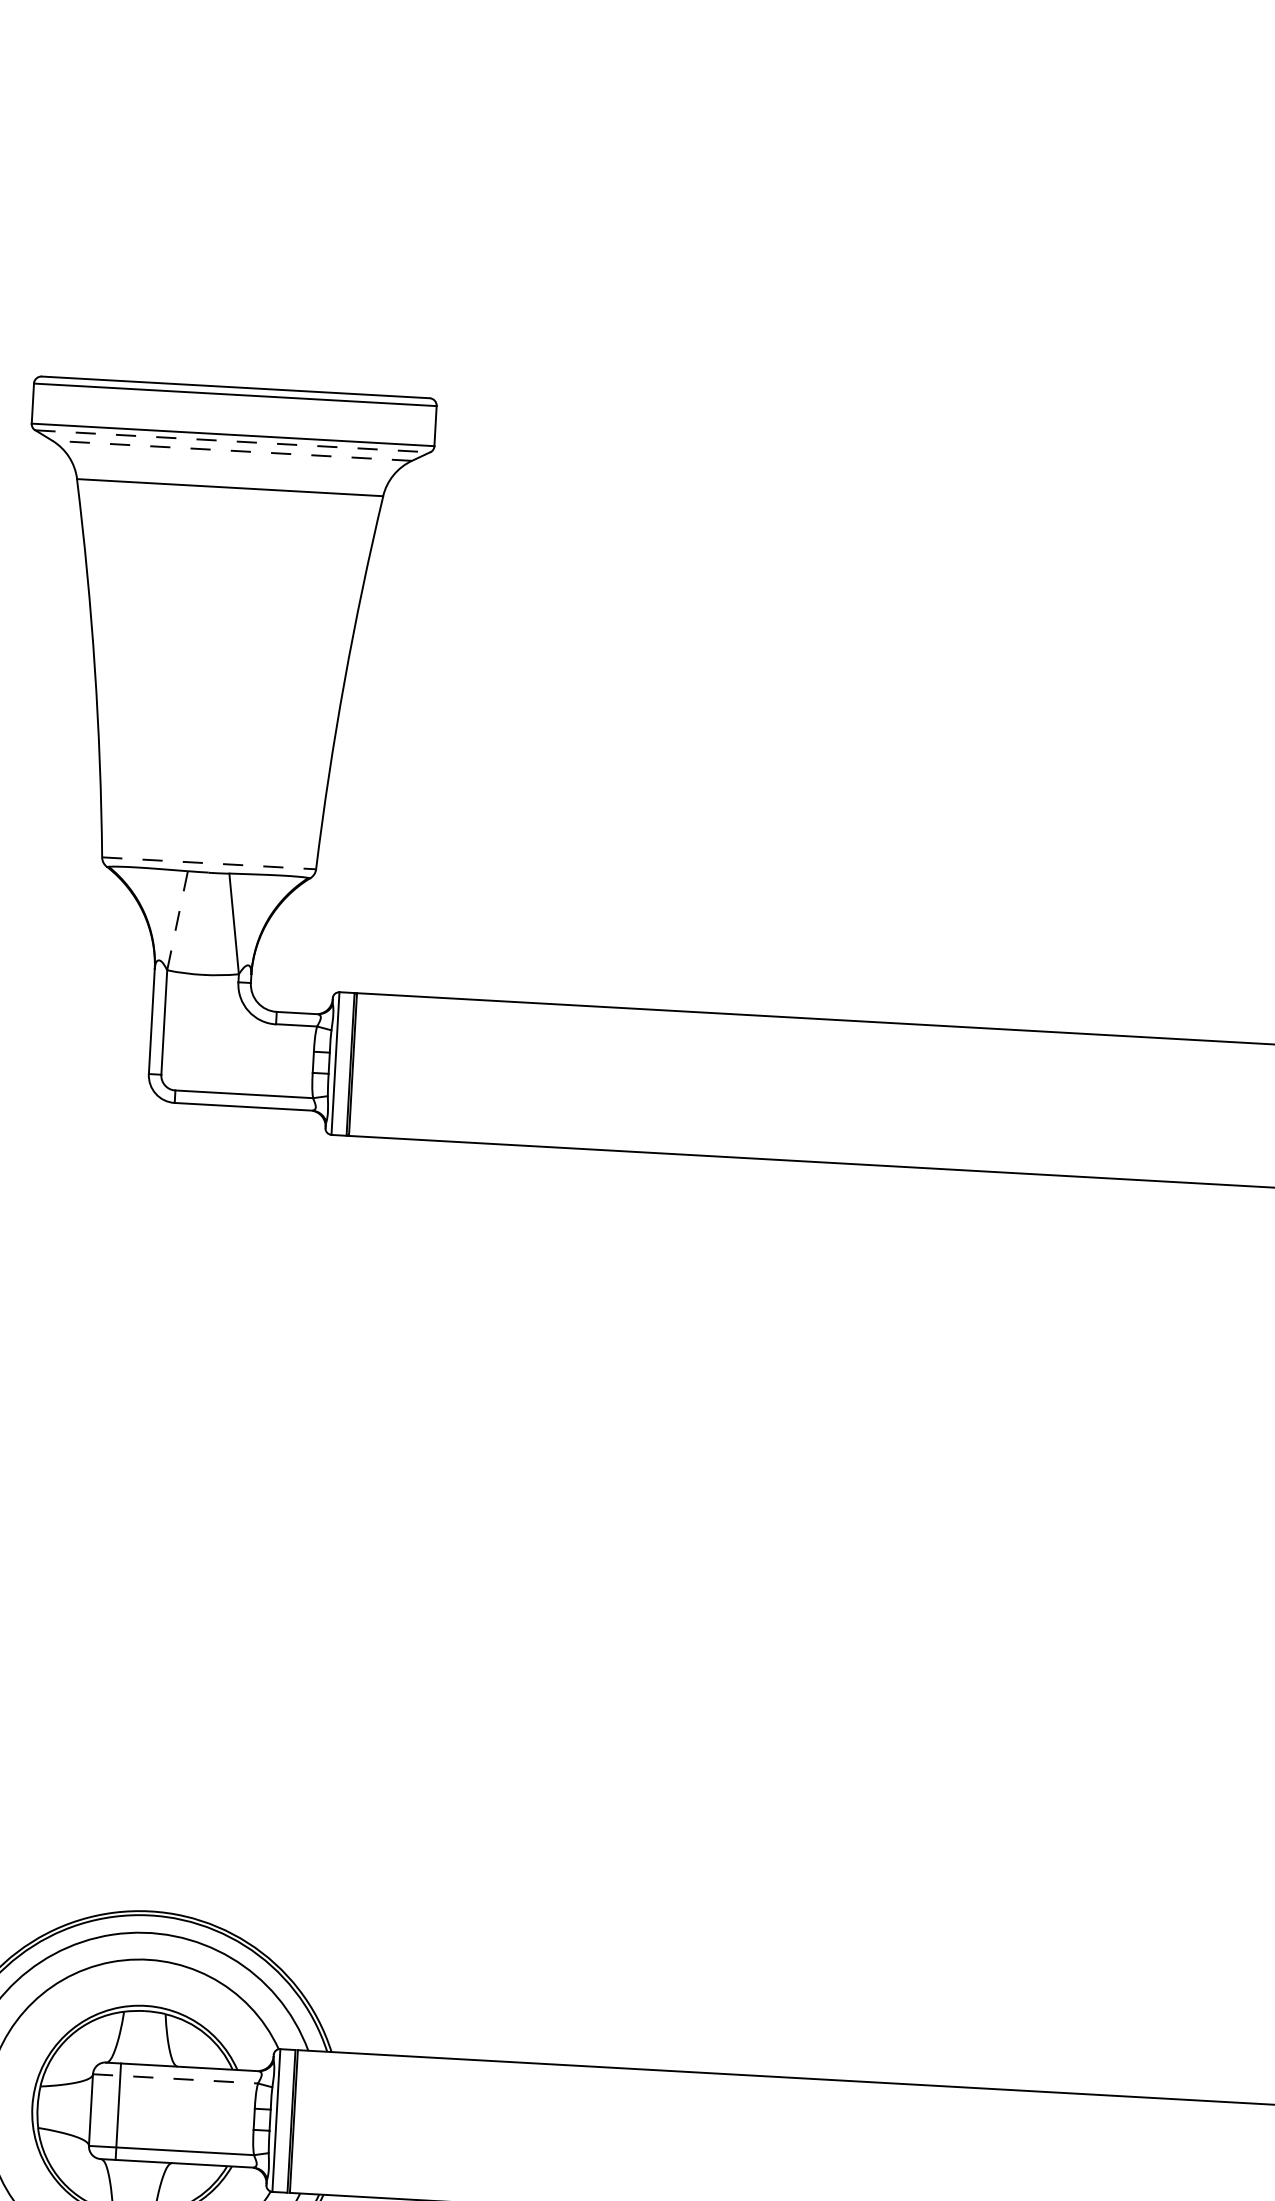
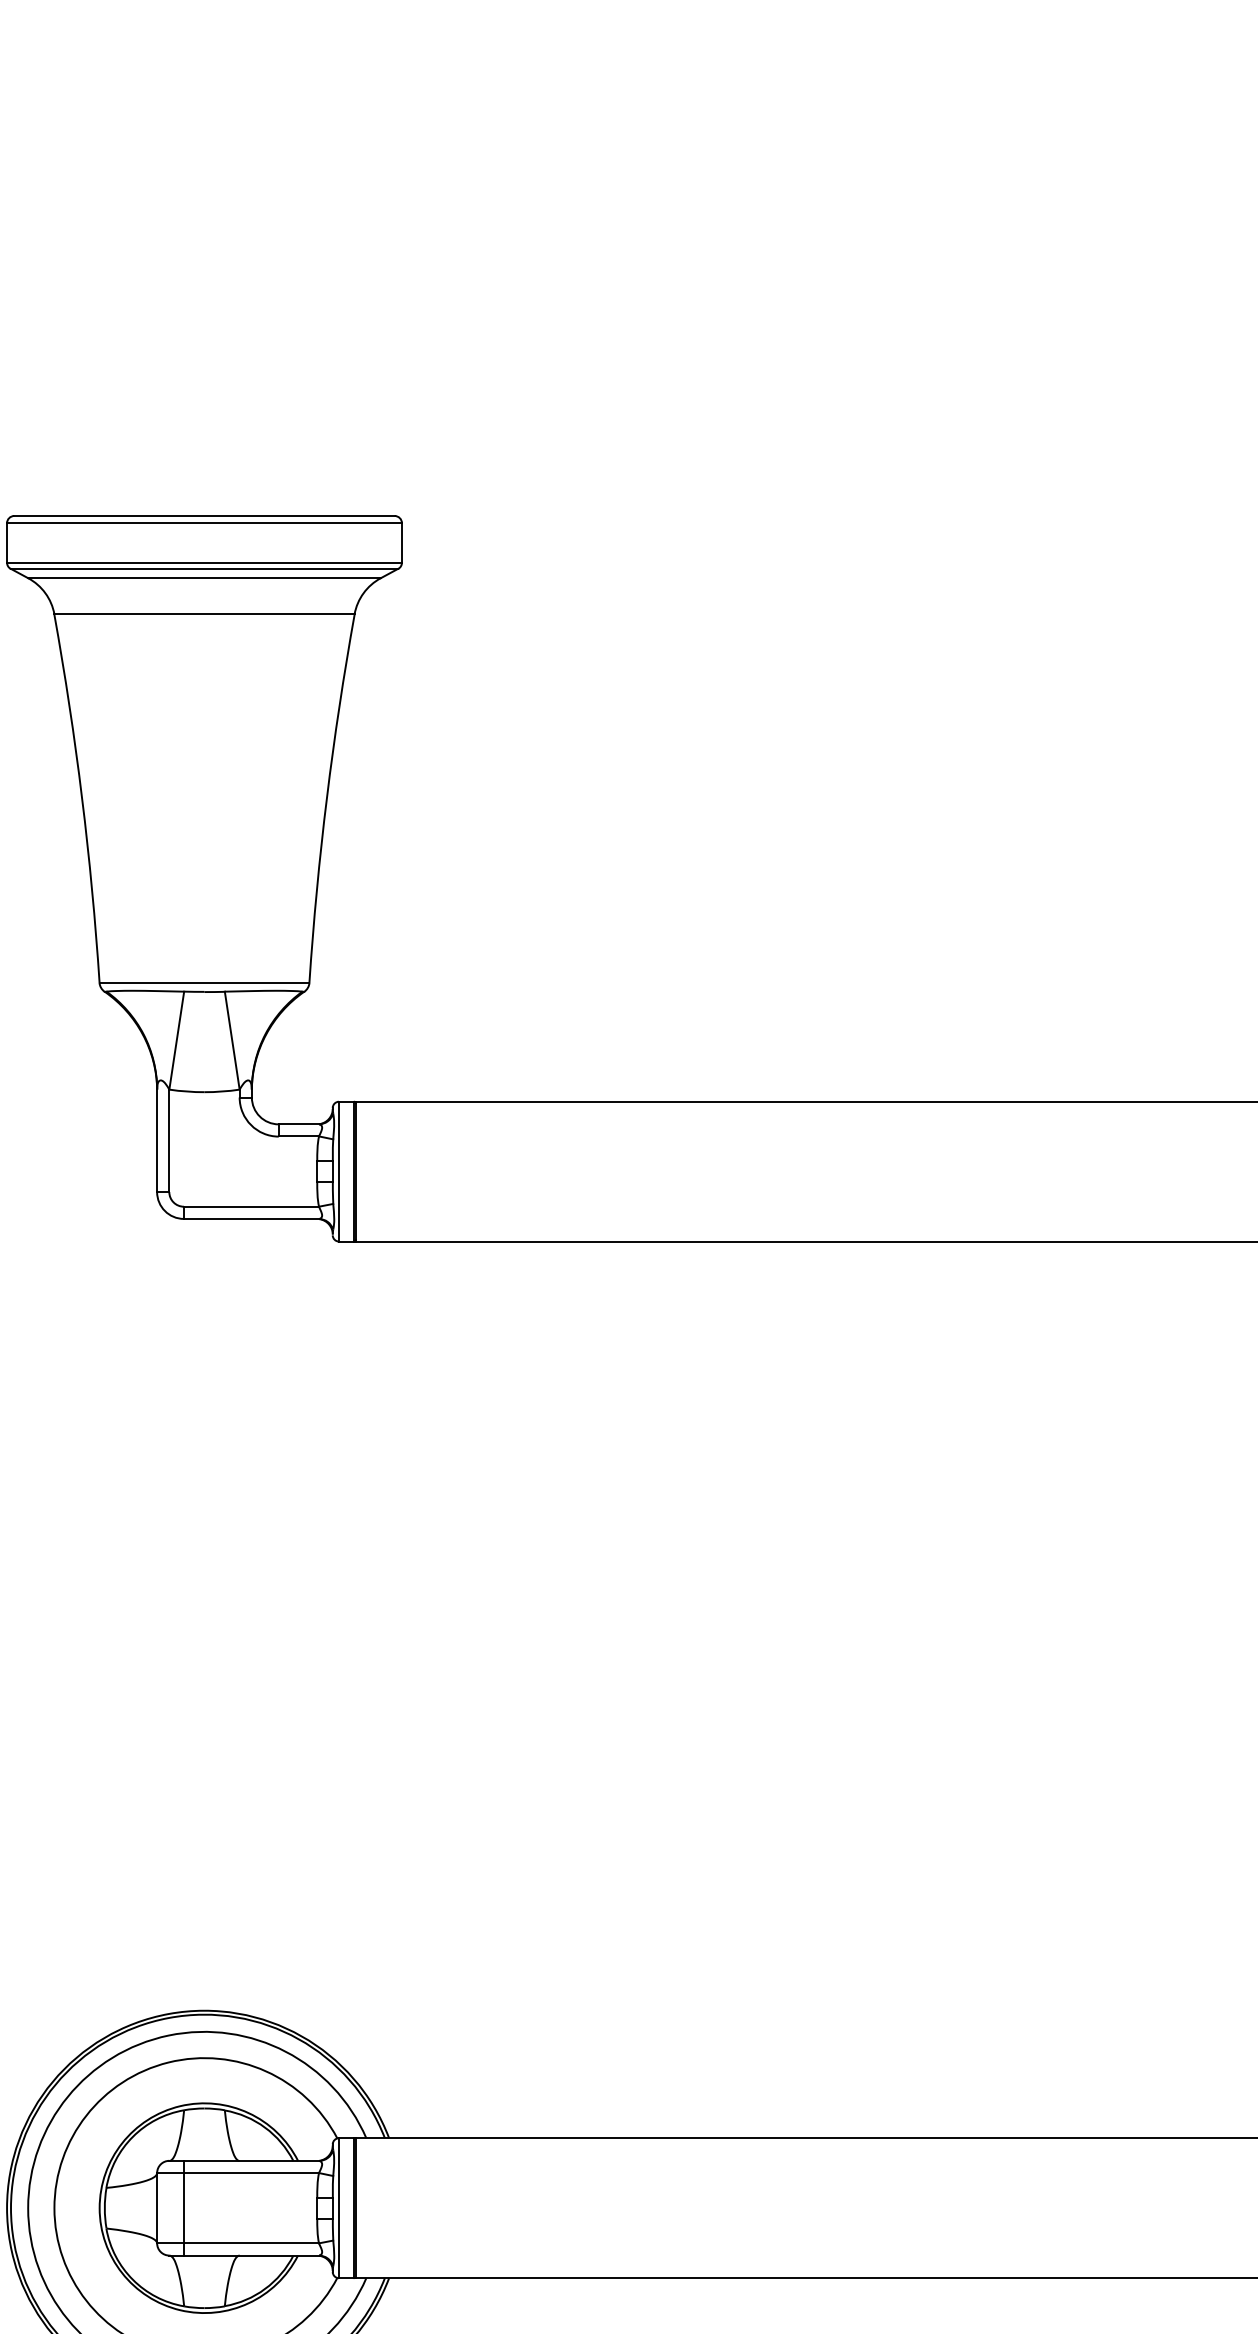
line: (232, 440) -> (204, 568), dashed -> solid
line: (232, 451) -> (204, 578), dashed -> solid
line: (209, 863) -> (204, 982), dashed -> solid
line: (177, 920) -> (176, 1040), dashed -> solid
line: (175, 2079) -> (238, 2173), dashed -> solid

